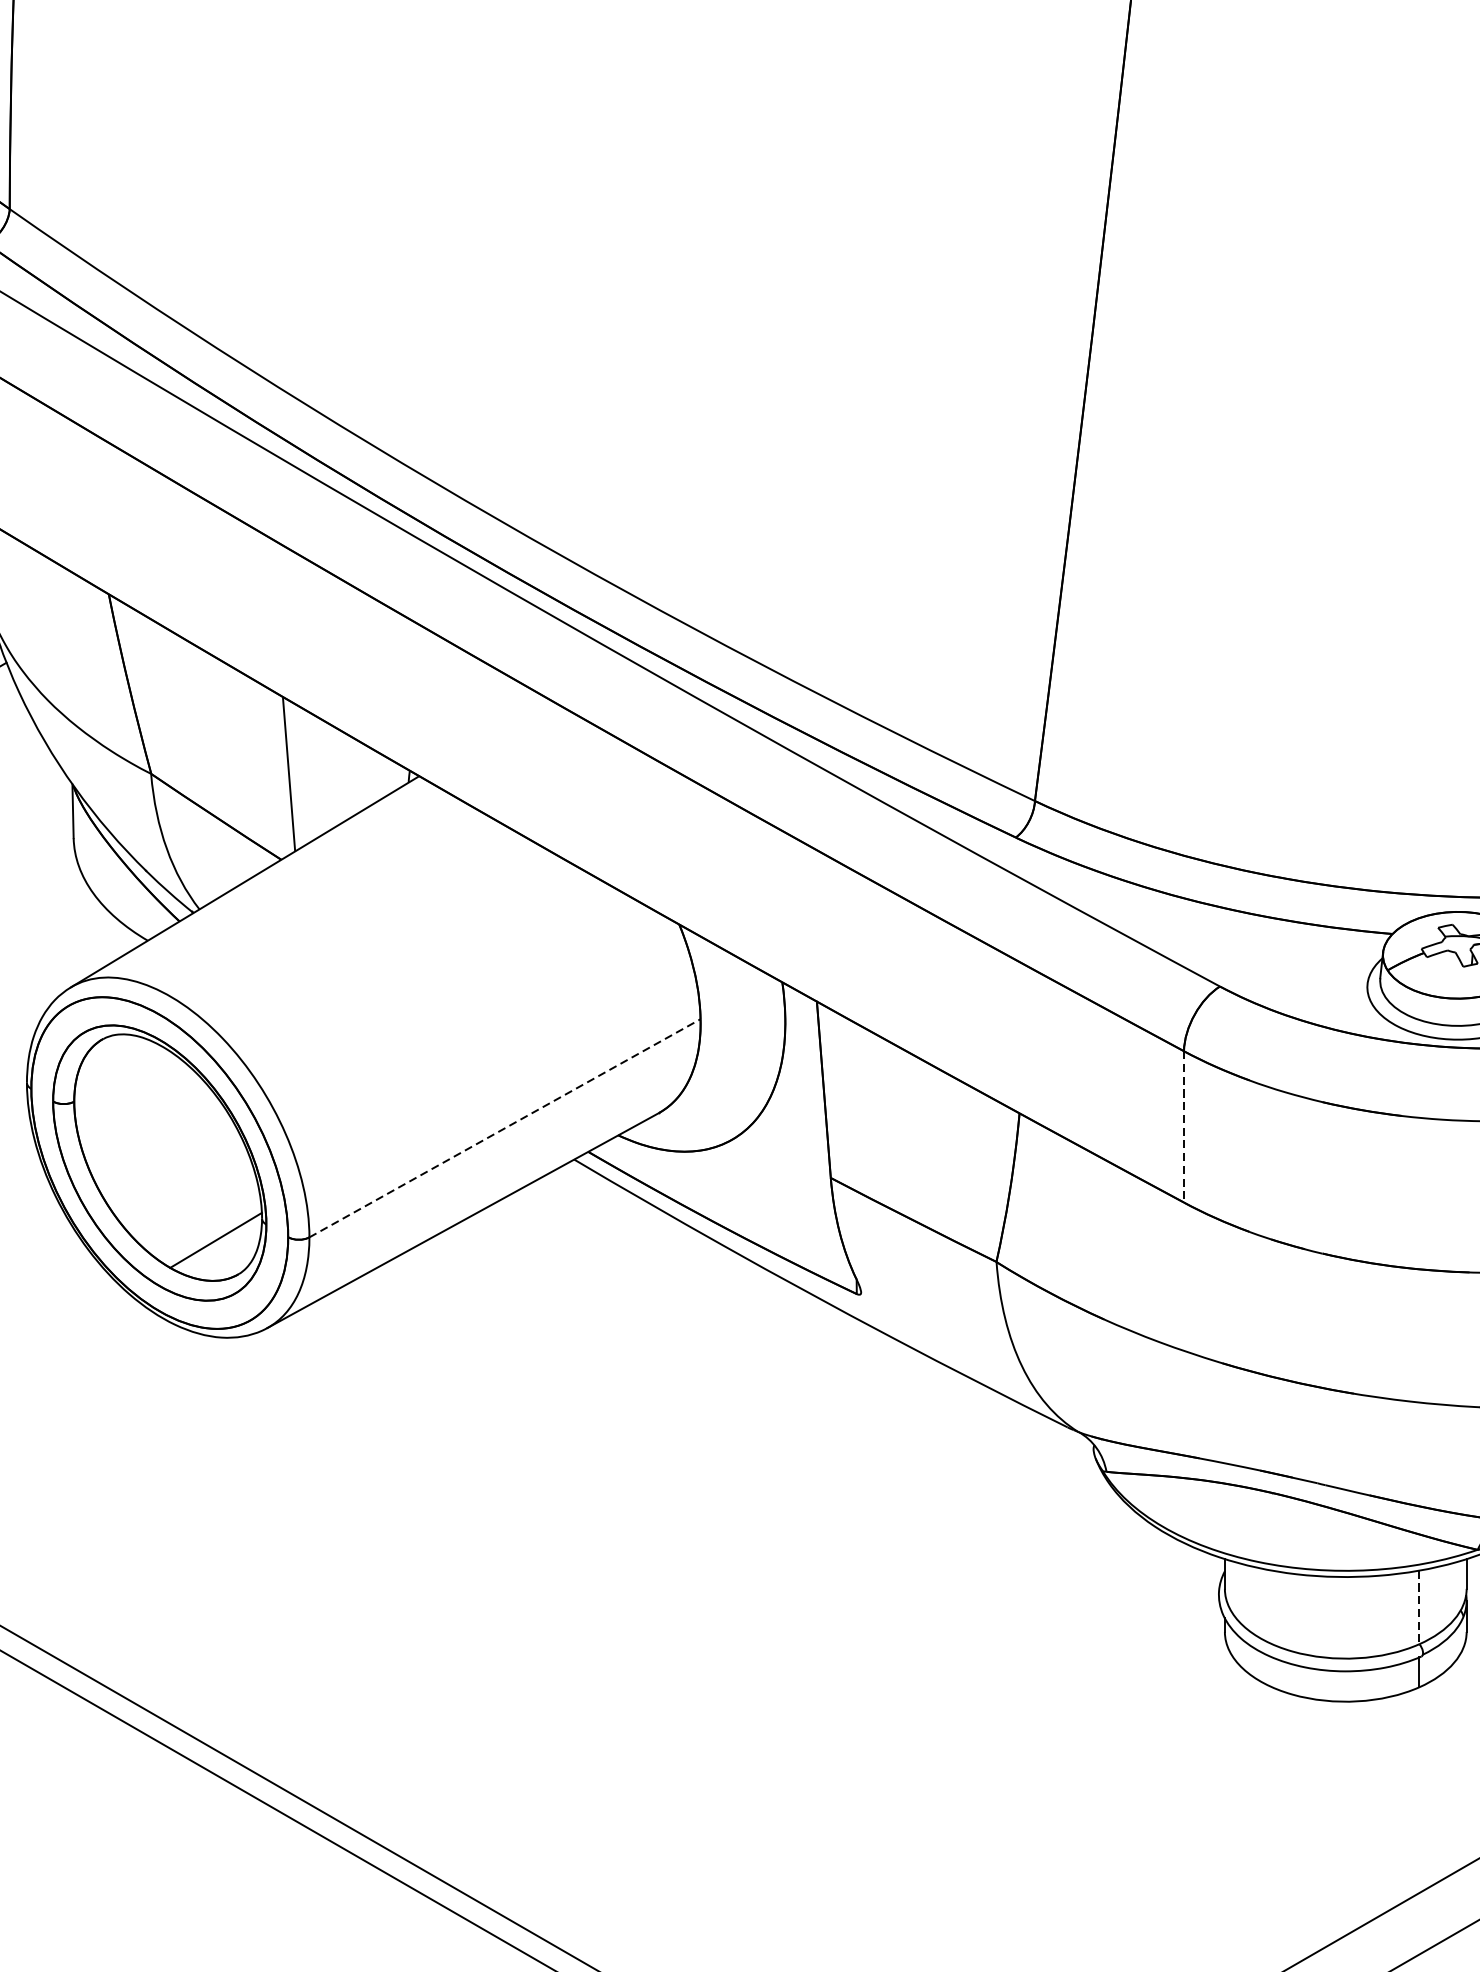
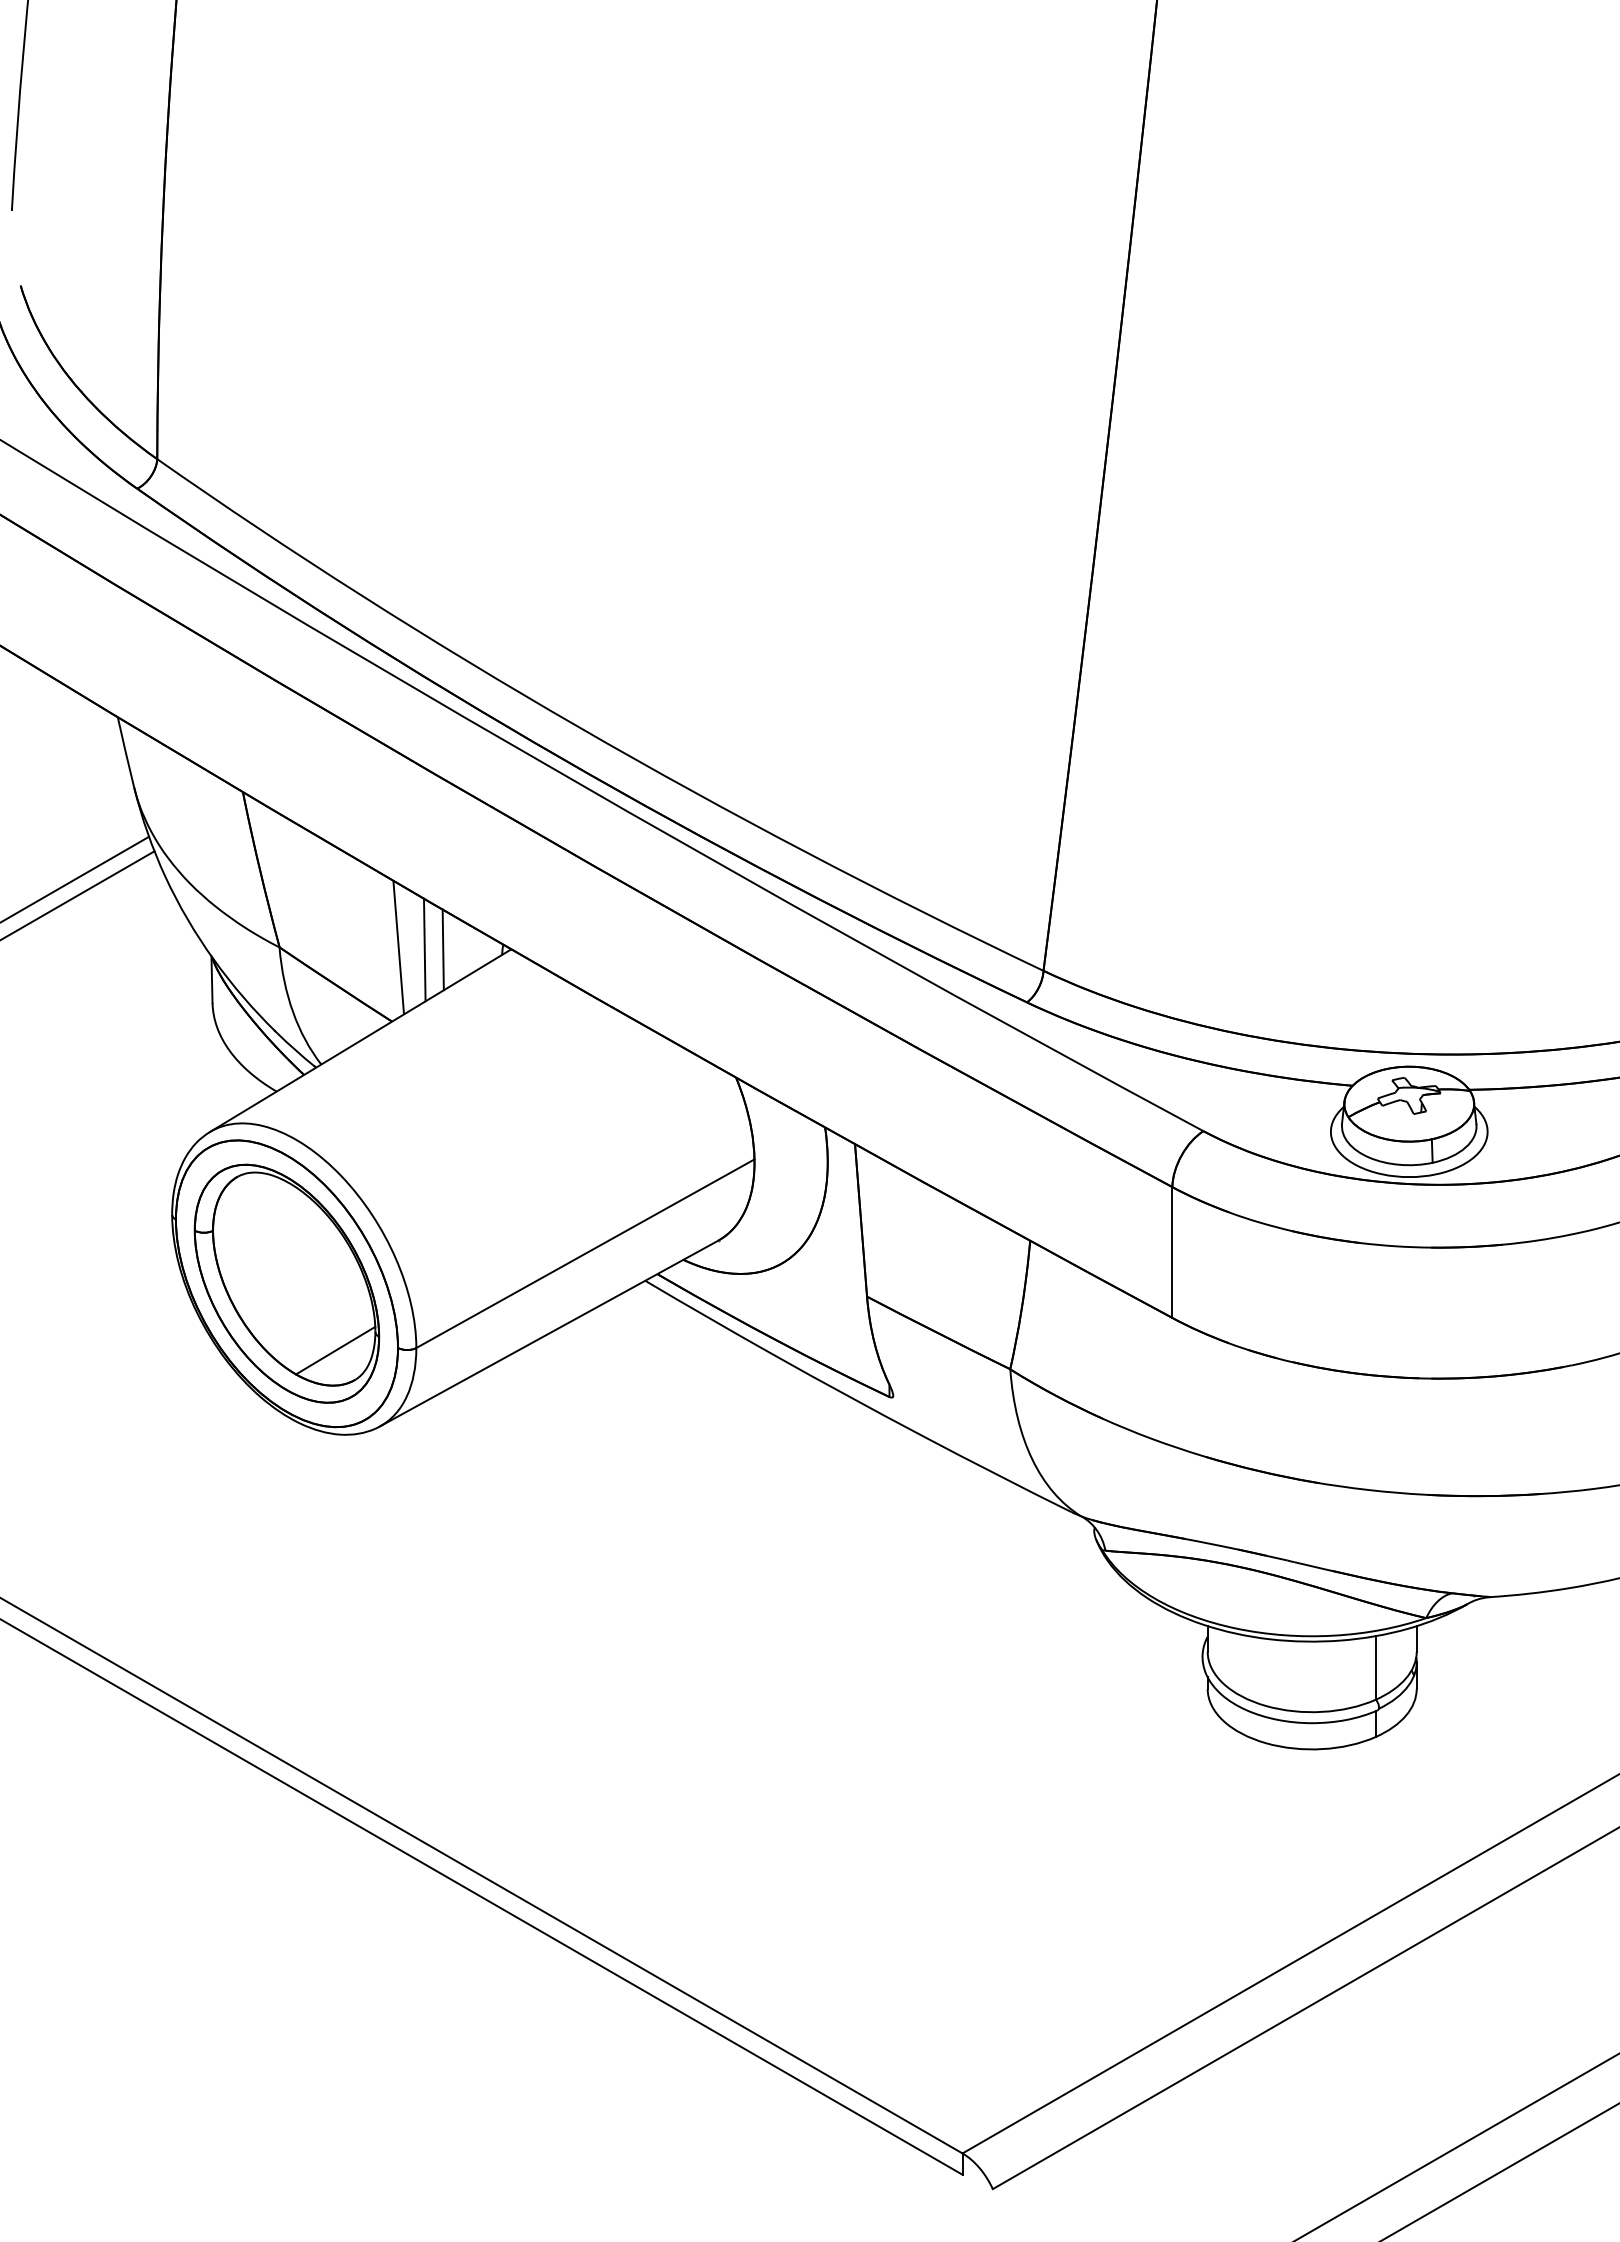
line: (318, 776) -> (424, 949), added
line: (339, 776) -> (442, 949), added
line: (505, 1128) -> (585, 1253), dashed -> solid
line: (1184, 1128) -> (1172, 1253), dashed -> solid
line: (1418, 1608) -> (1375, 1668), dashed -> solid

